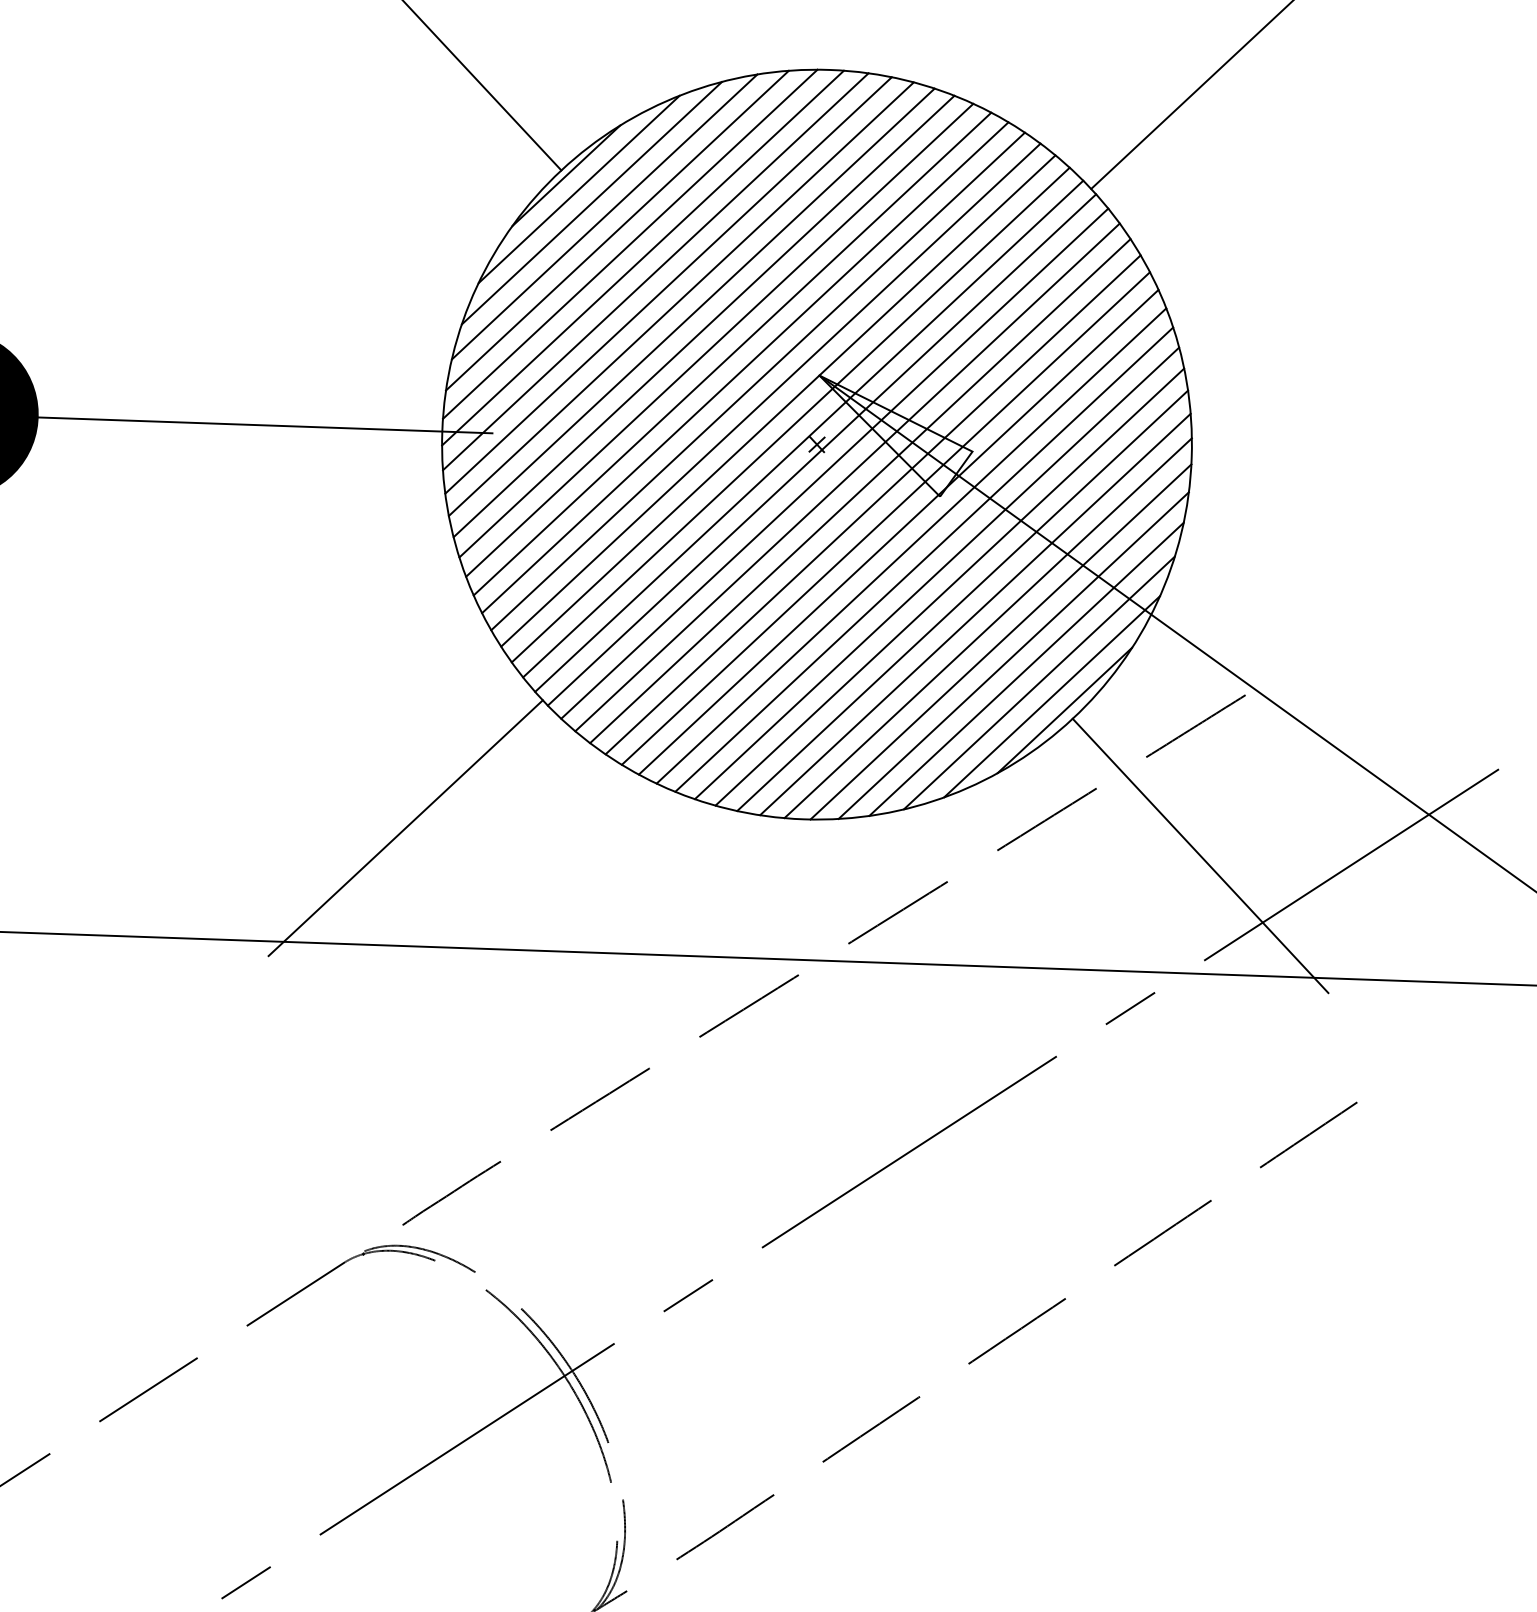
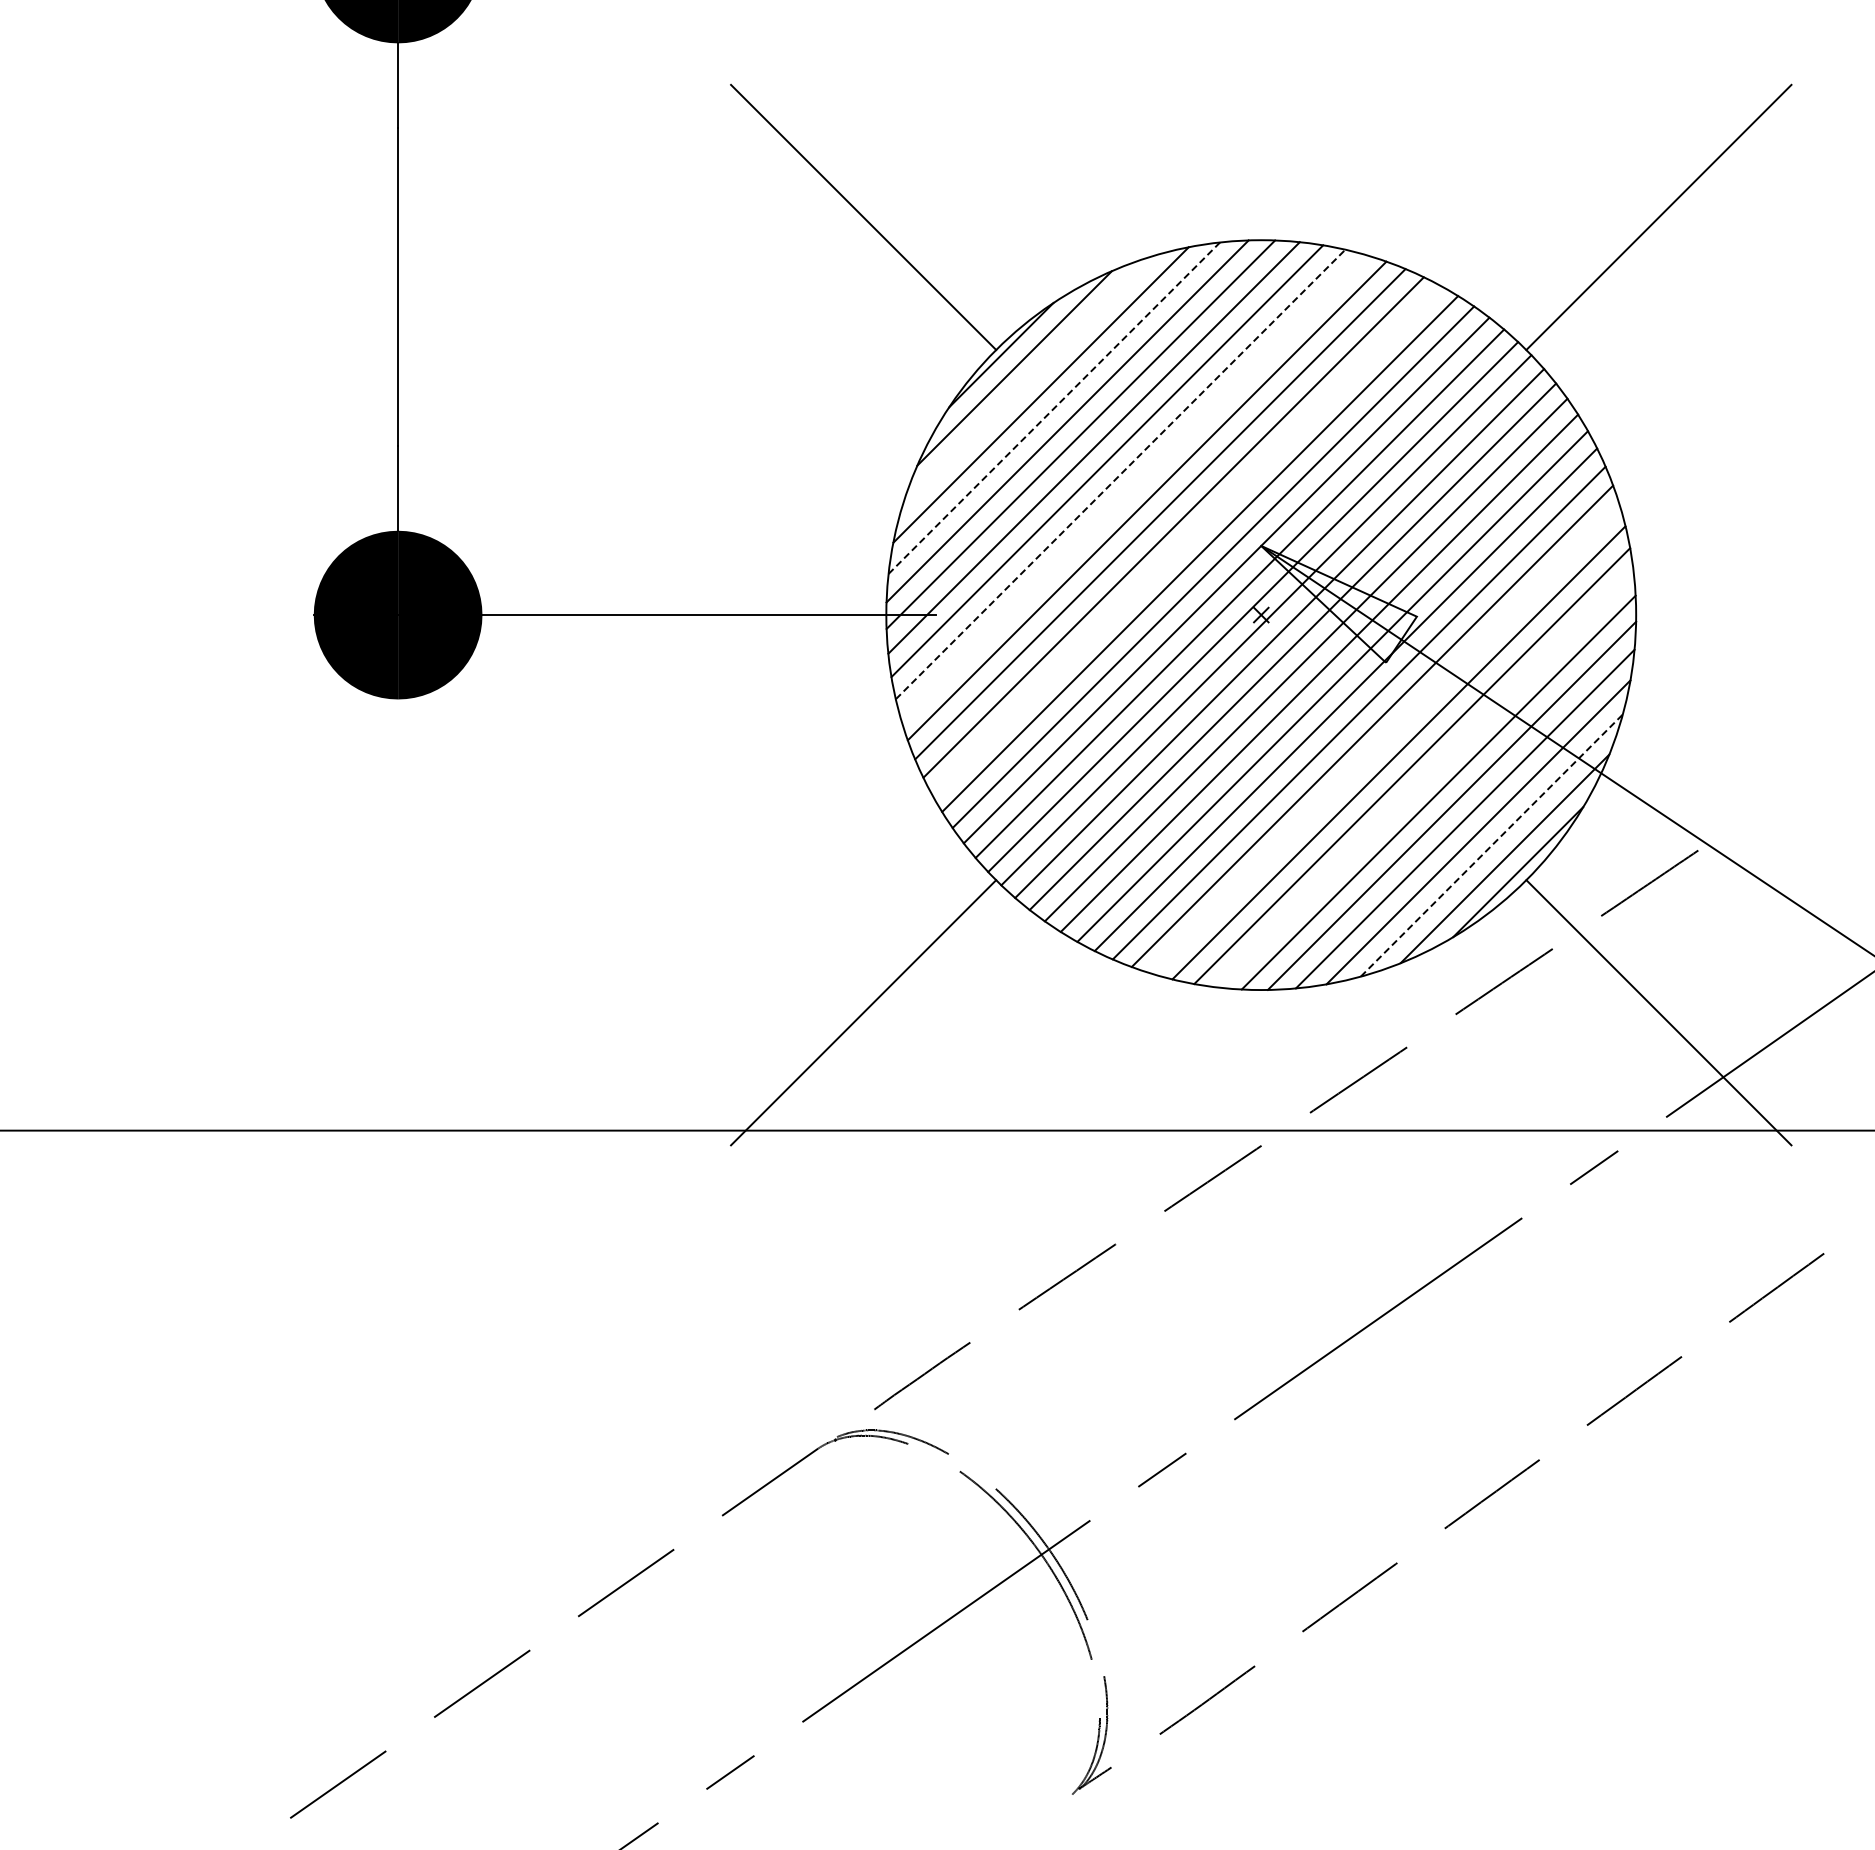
line: (591, 203) -> (1027, 381), removed
line: (617, 229) -> (1054, 407), solid -> dashed
line: (681, 299) -> (1120, 474), solid -> dashed
line: (693, 312) -> (1133, 487), removed
line: (744, 367) -> (1186, 540), removed
line: (936, 573) -> (1385, 739), removed
line: (975, 614) -> (1425, 779), removed
line: (1040, 682) -> (1492, 845), solid -> dashed

